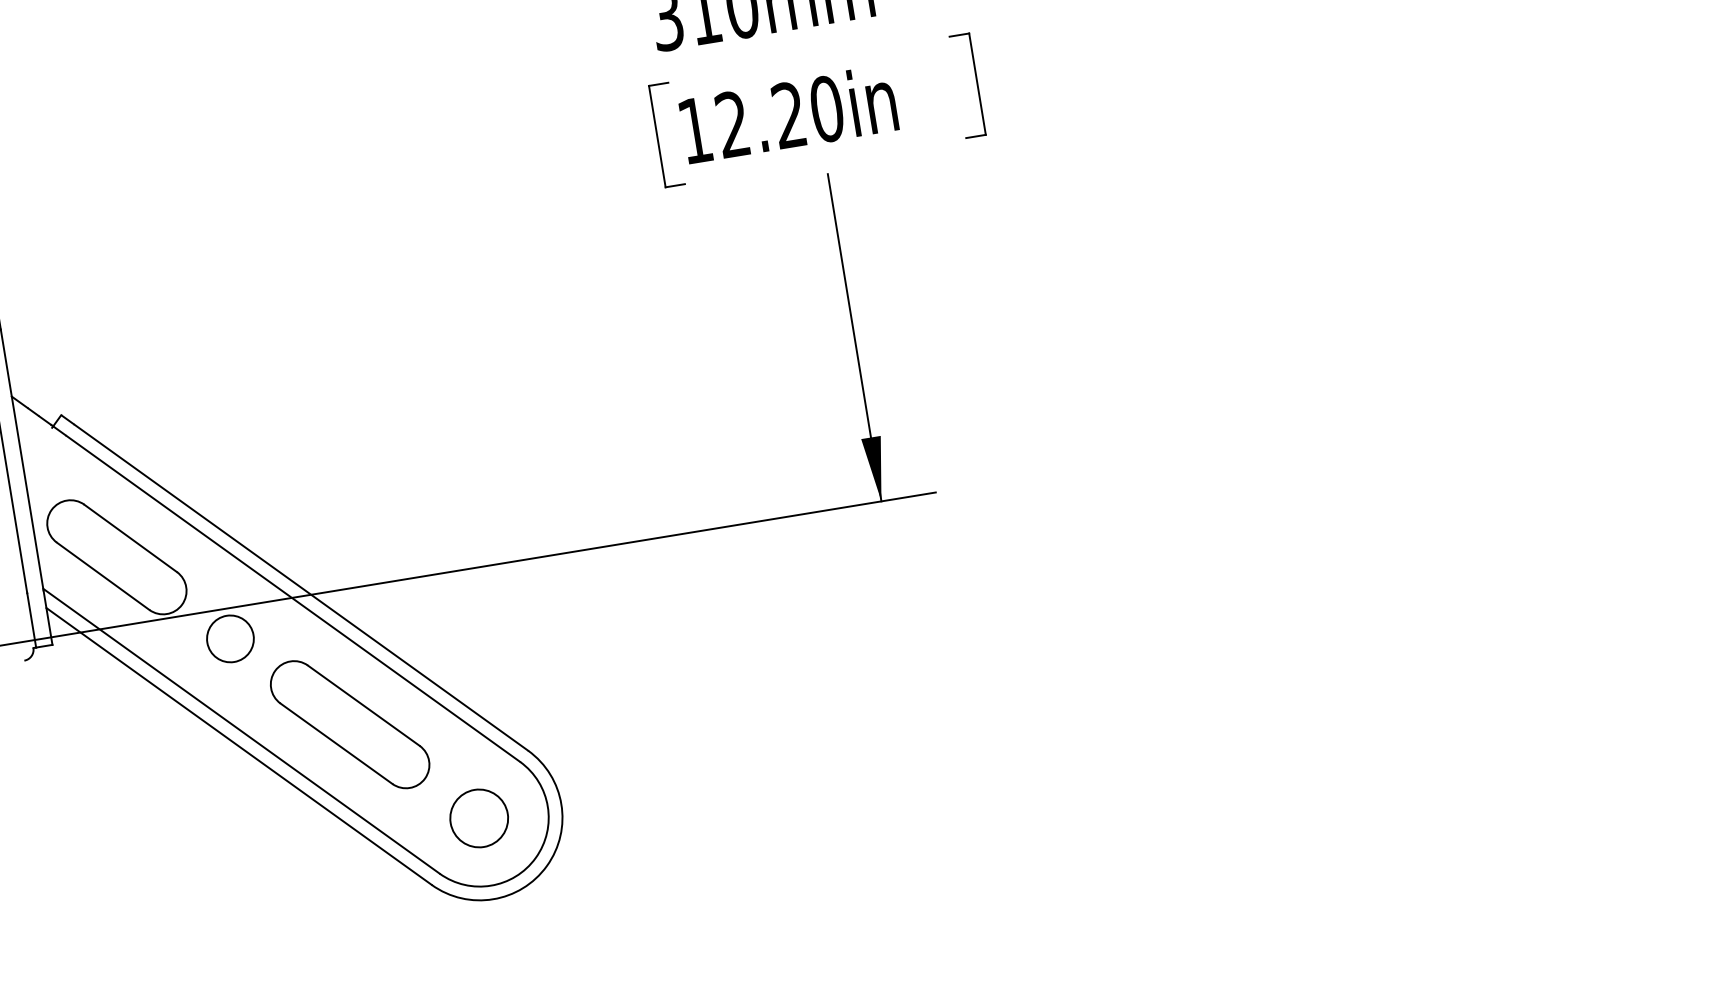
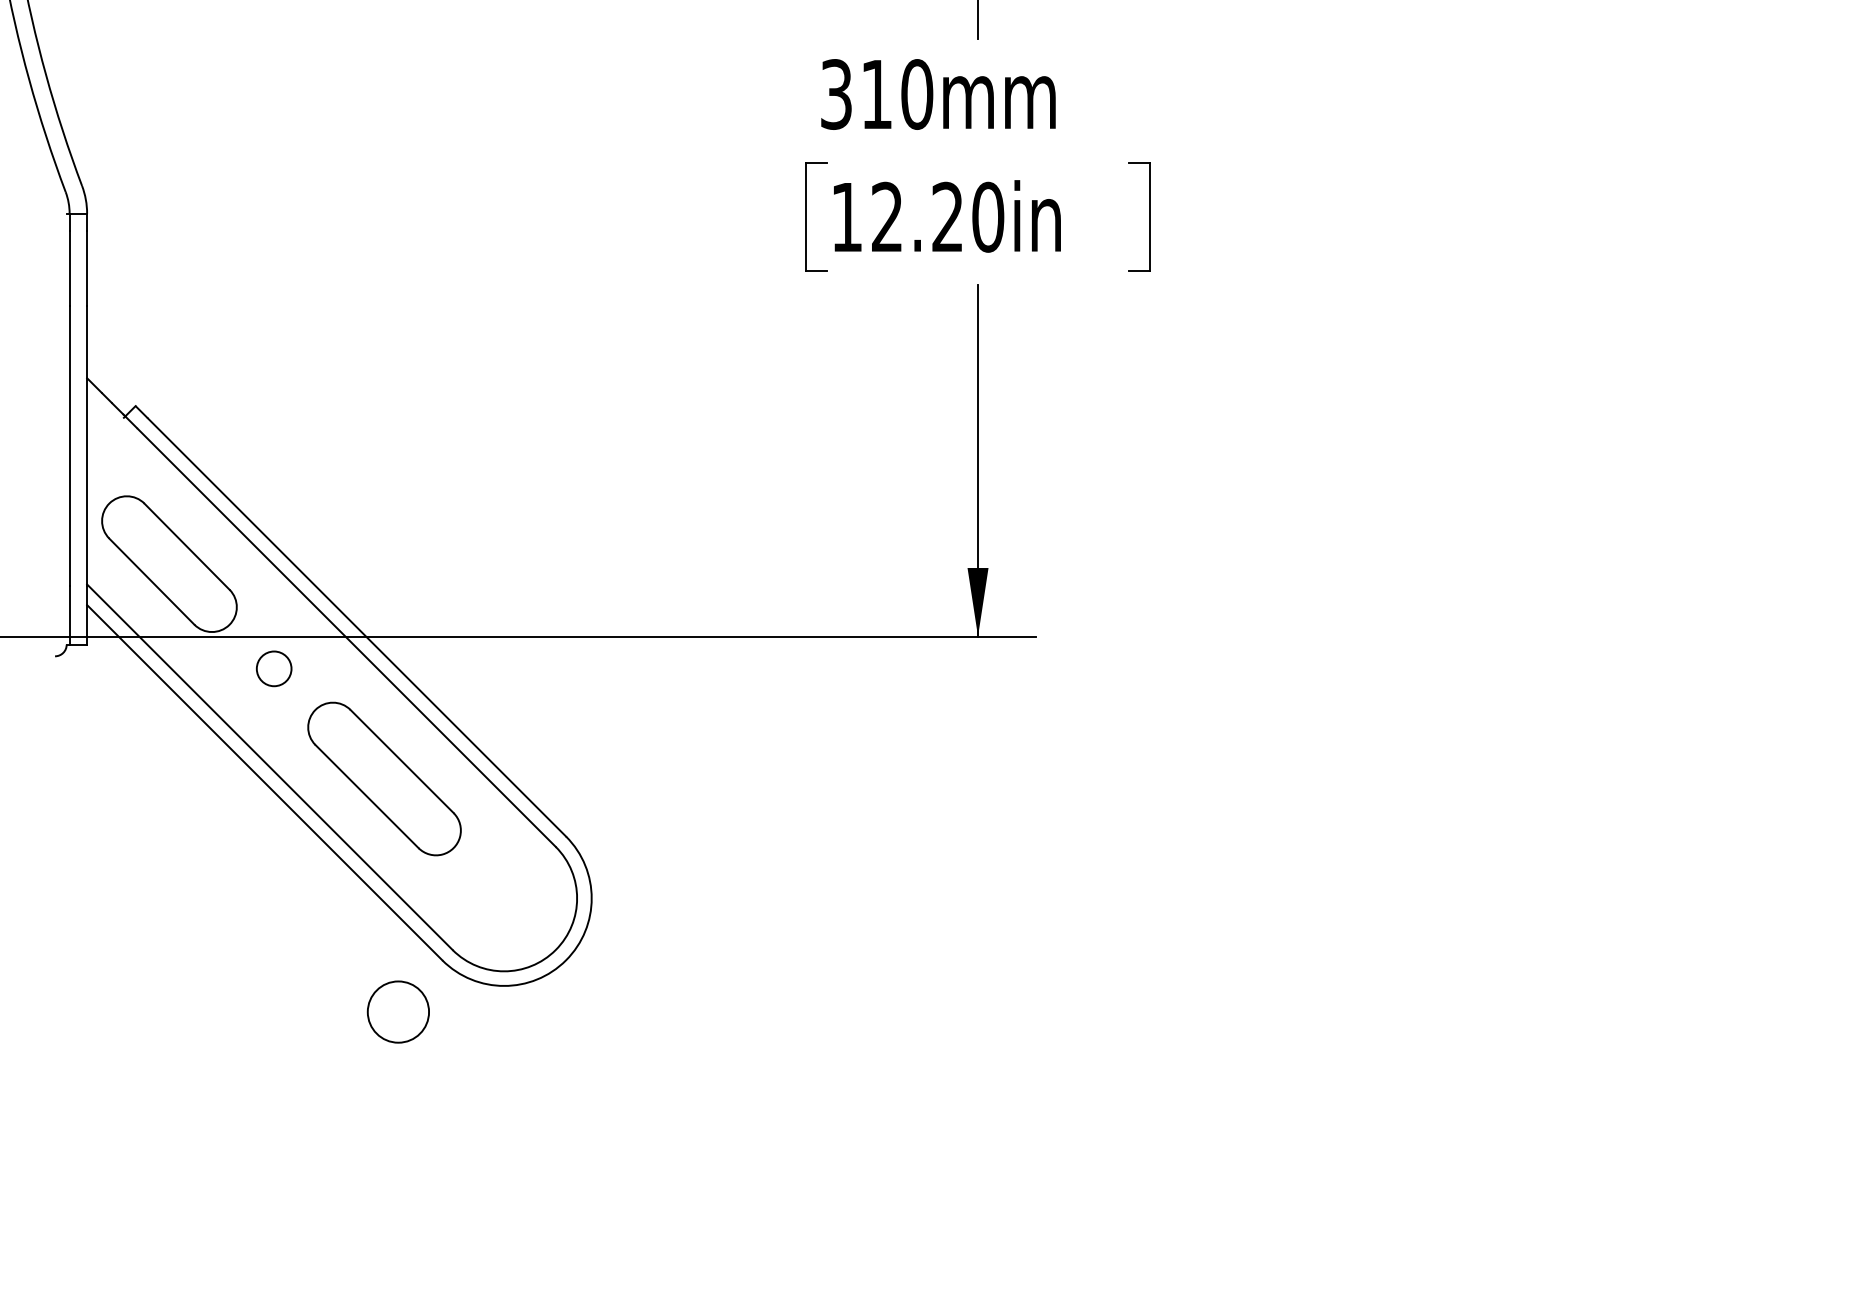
circle: (229, 638) -> (273, 668), size x0.7
circle: (478, 818) -> (397, 1011), moved

